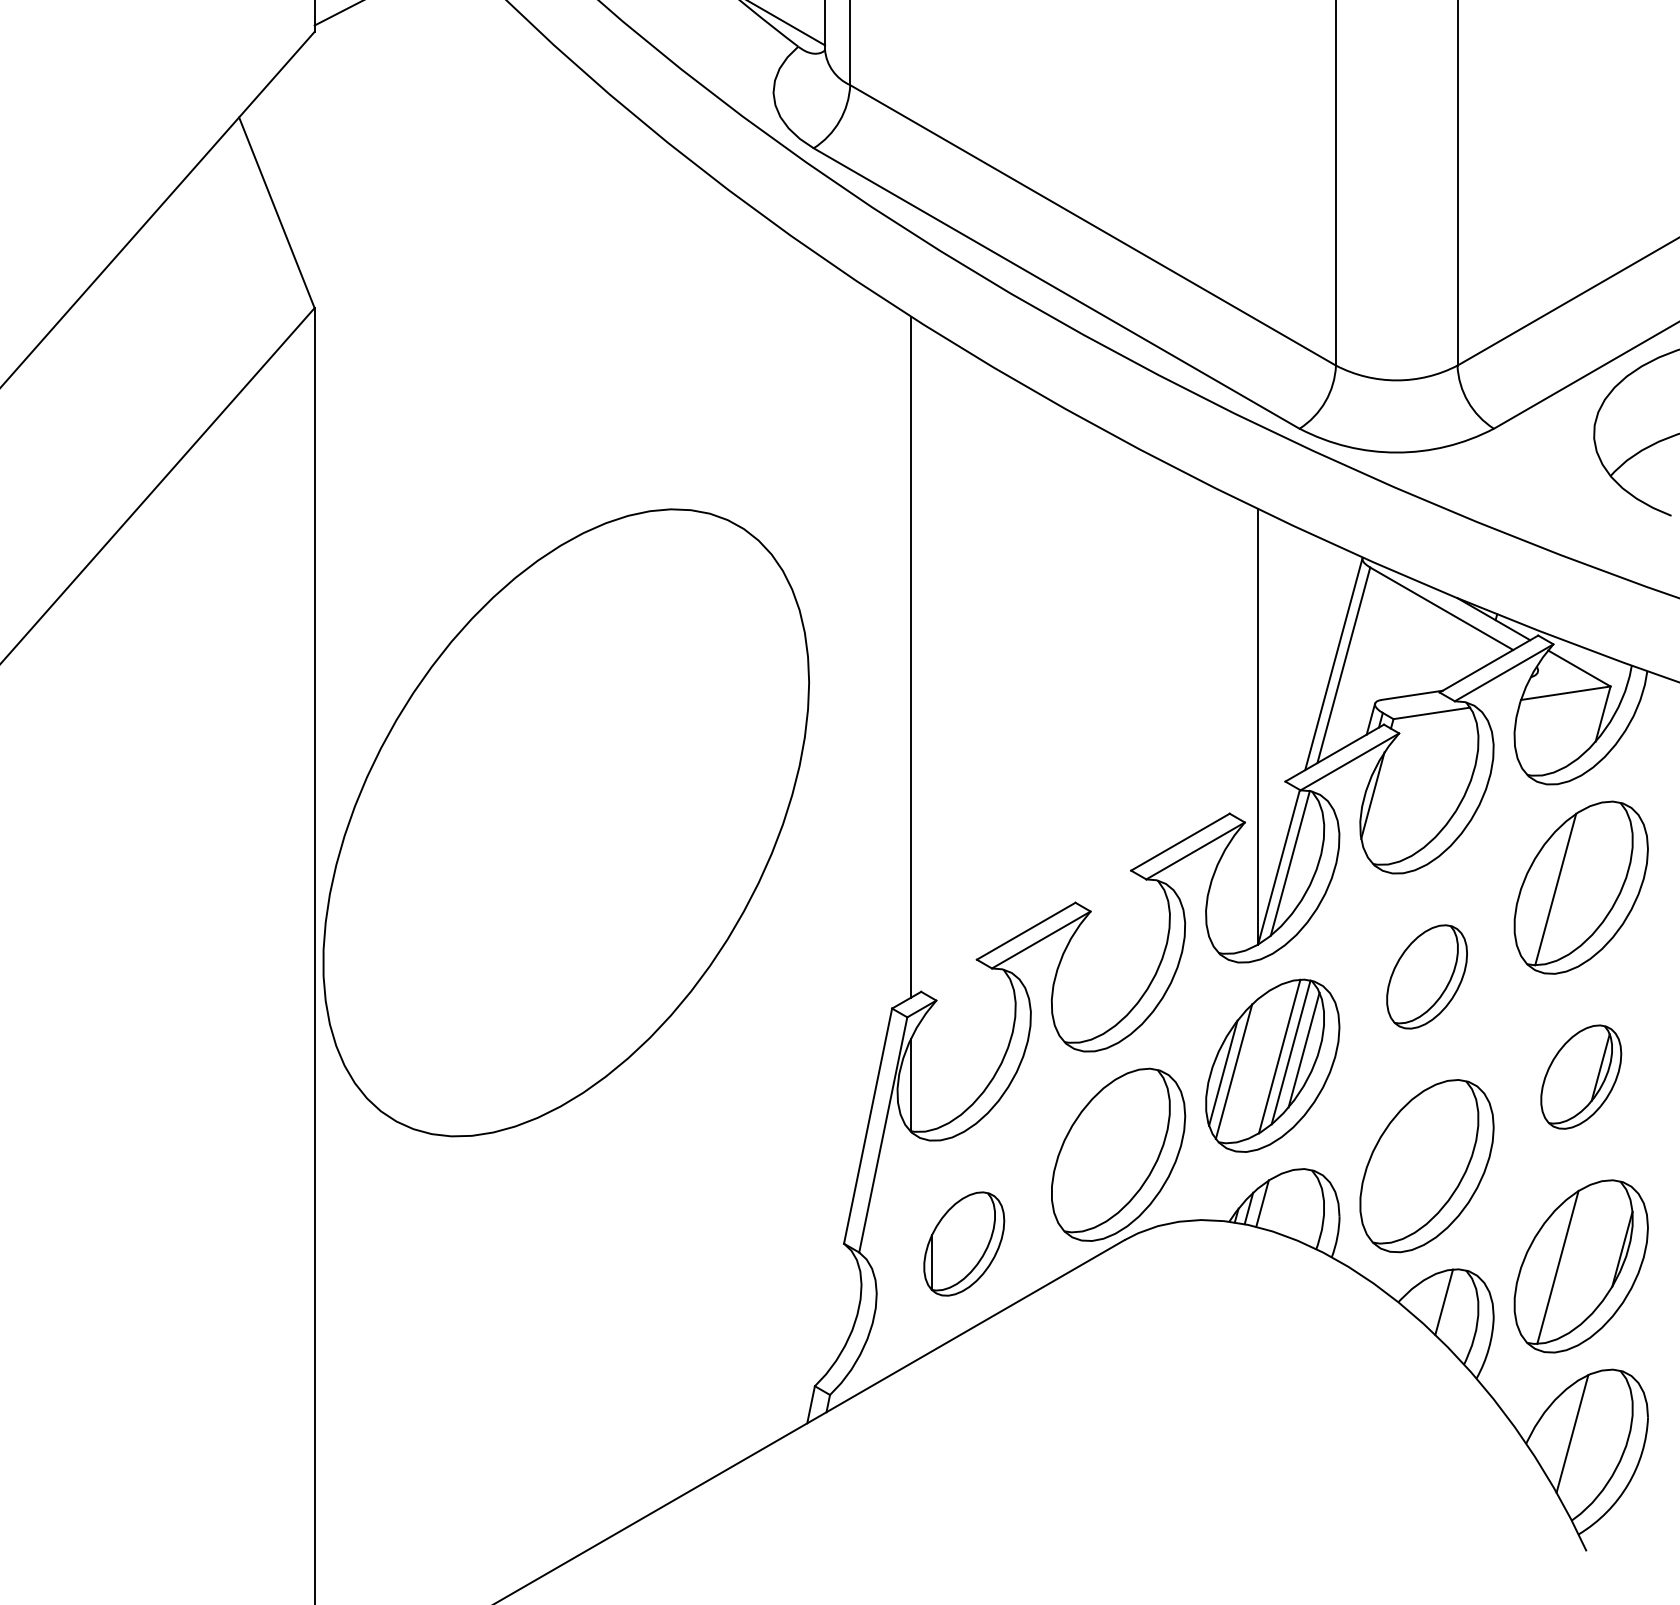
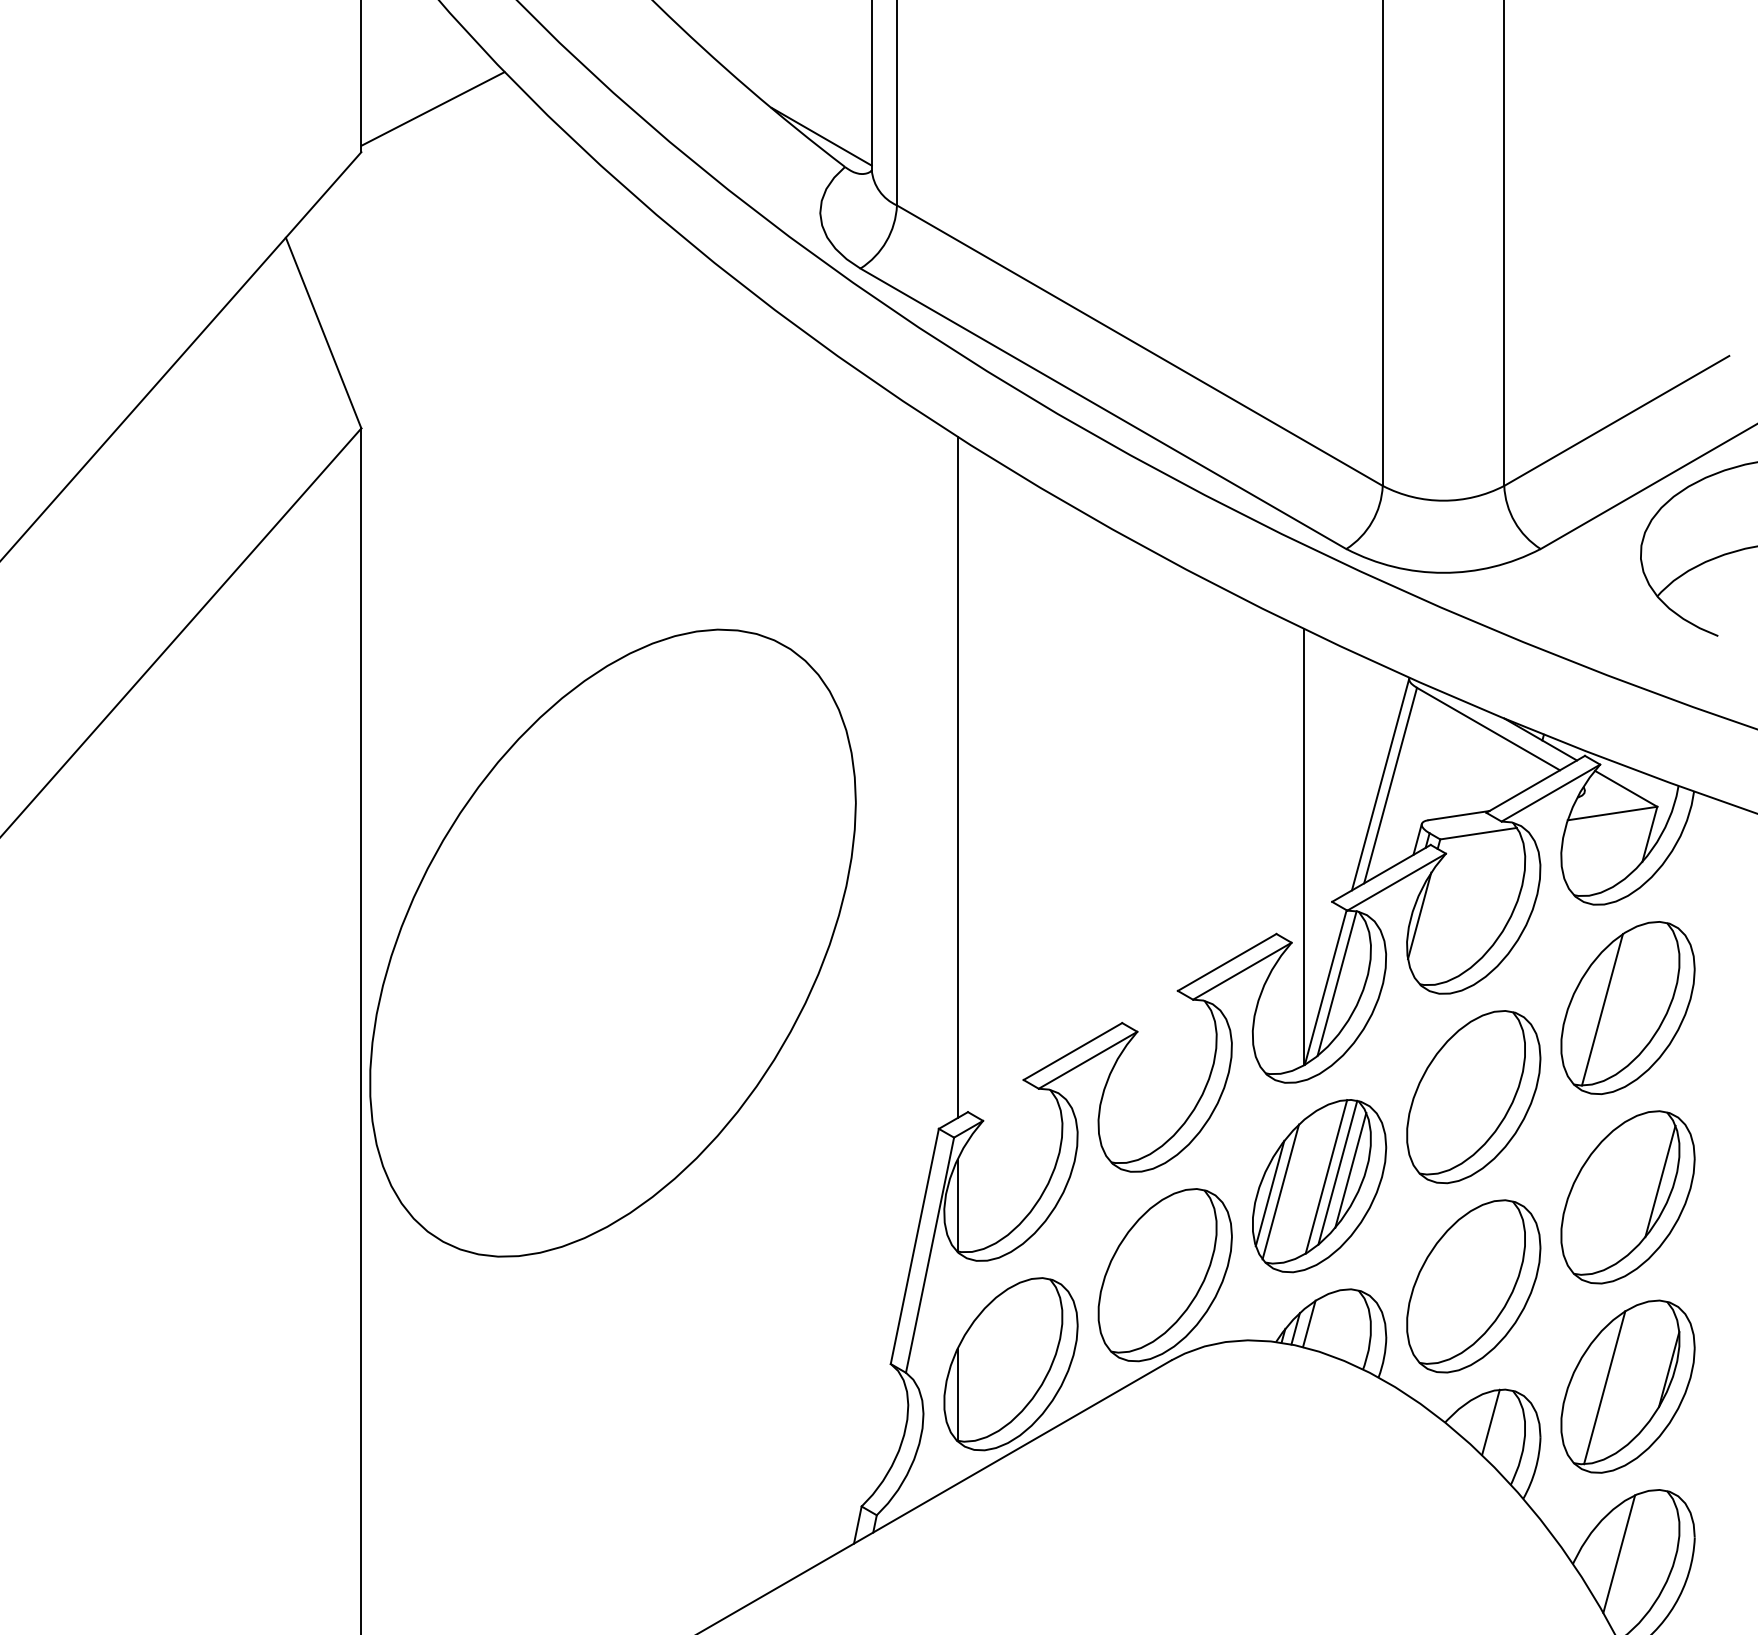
part: (1426, 977) -> (1473, 1097), size x1.67
part: (1580, 1077) -> (1627, 1197), size x1.67
part: (963, 1244) -> (1010, 1364), size x1.67

